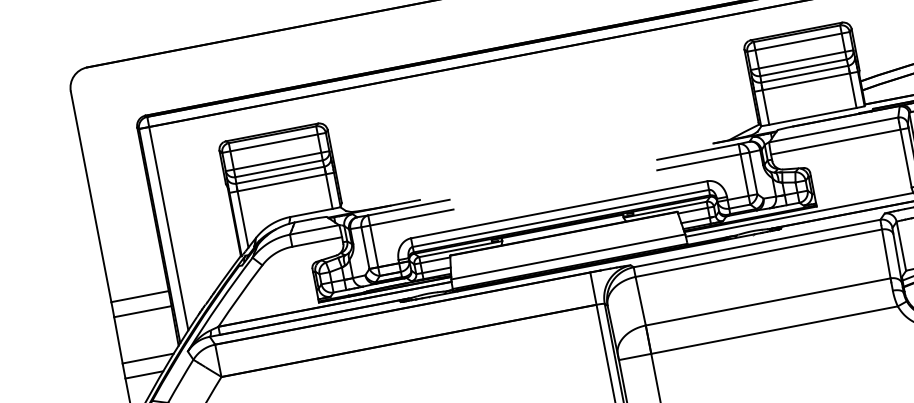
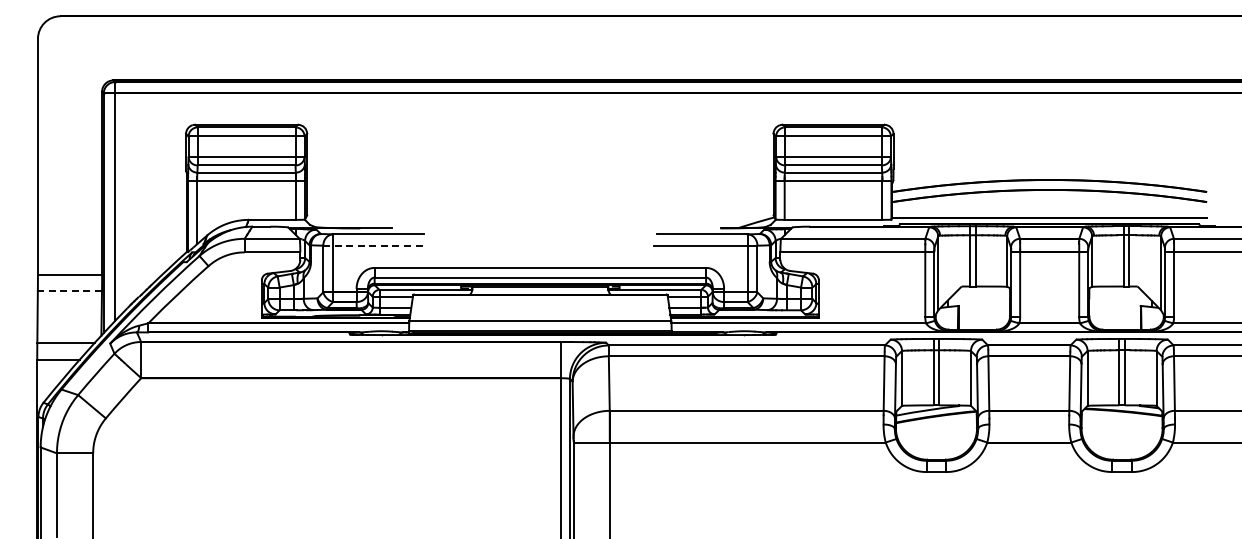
line: (407, 218) -> (374, 245), solid -> dashed
line: (142, 311) -> (69, 291), solid -> dashed

